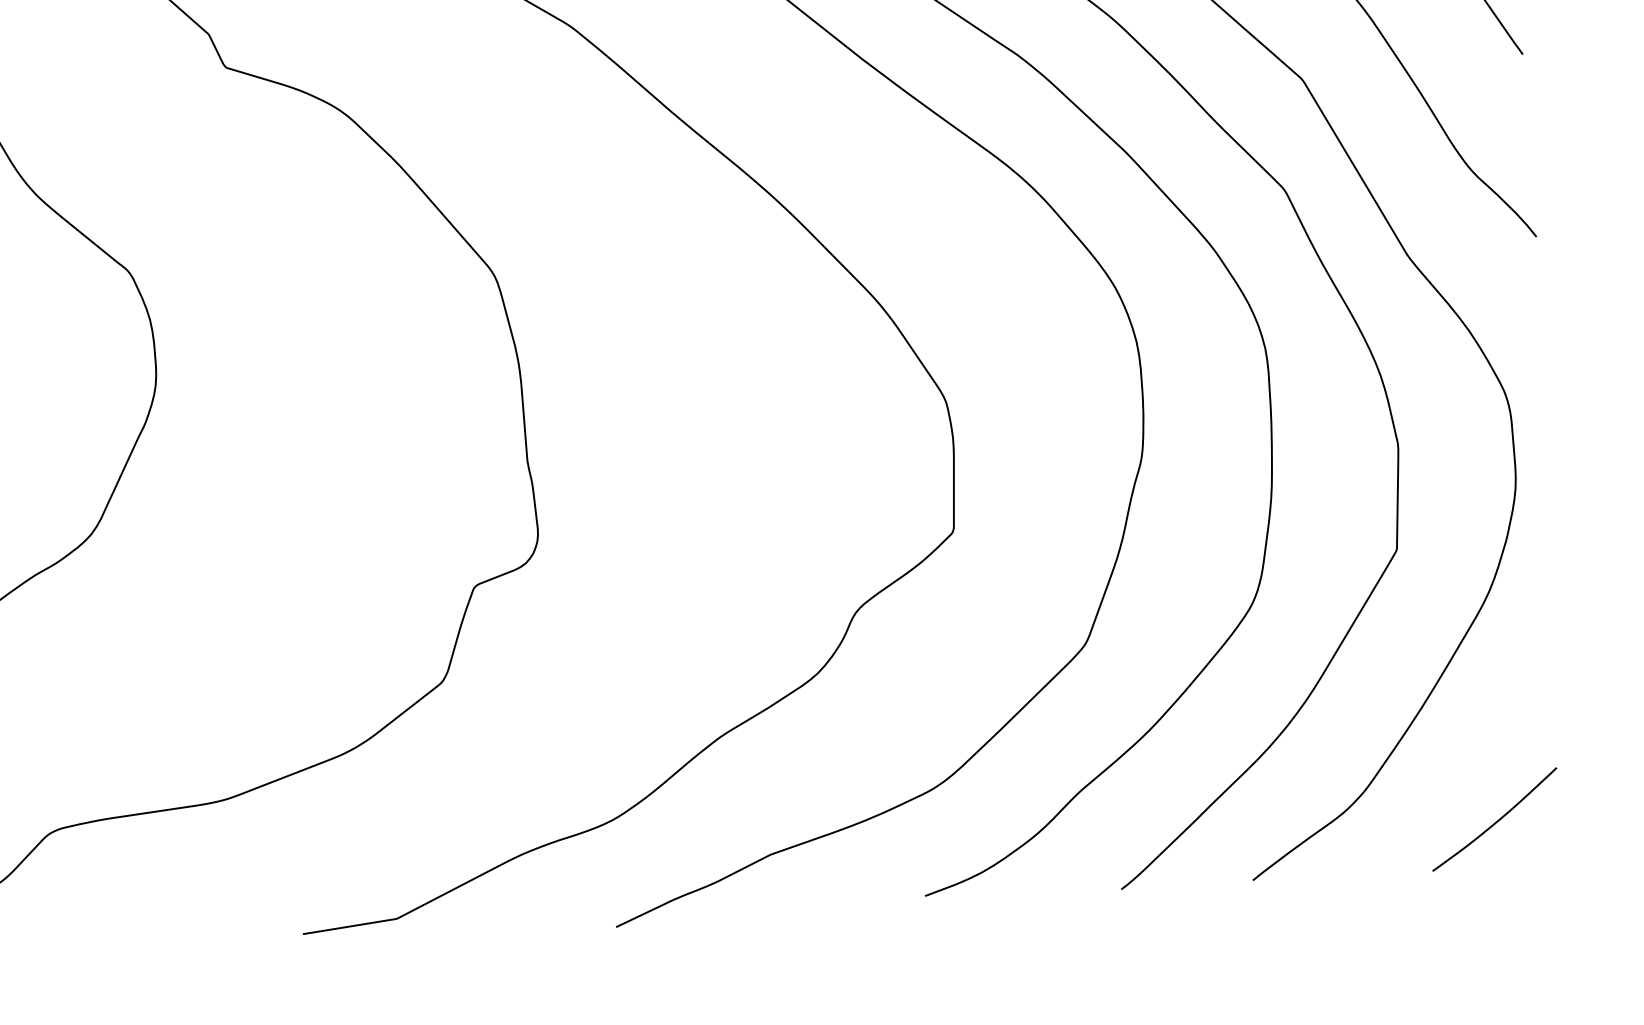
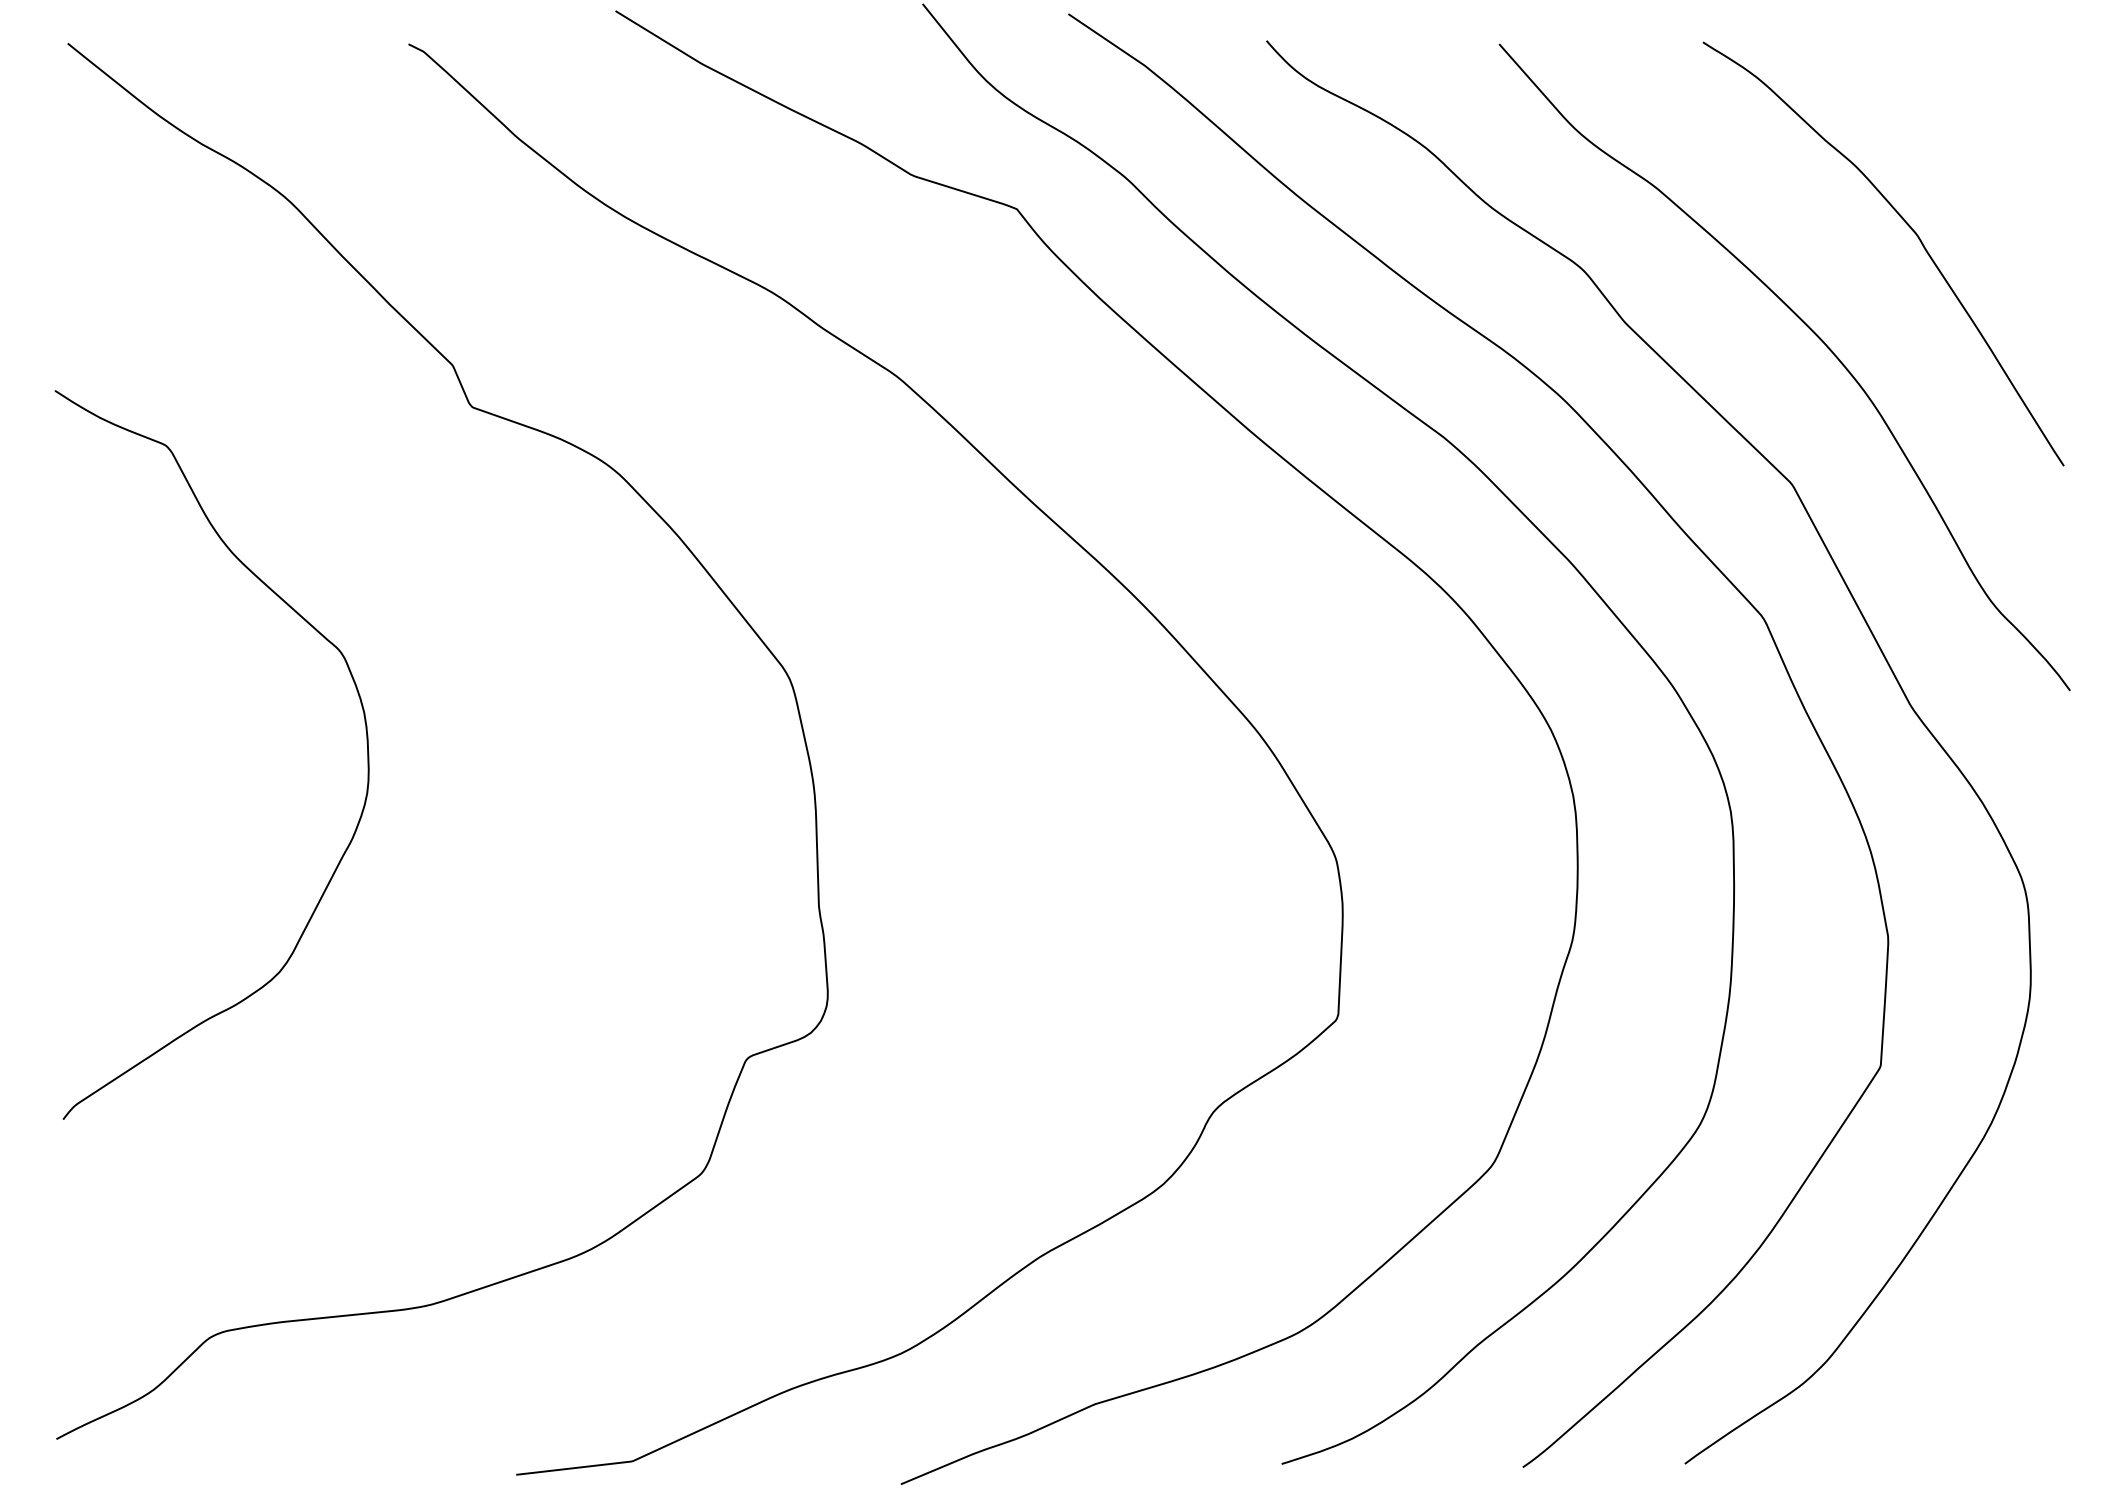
curve: (1495, 821) -> (1986, 1405), removed

